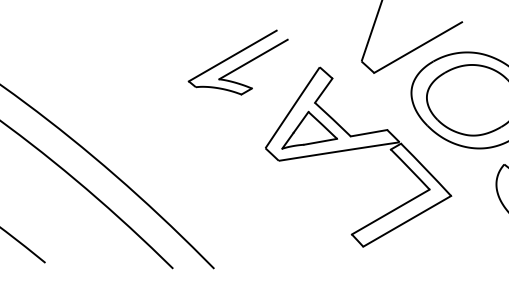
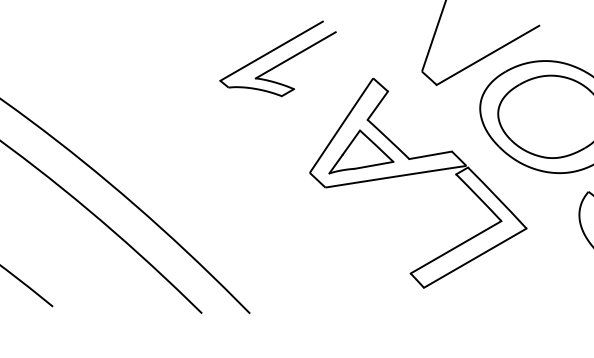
part: (237, 62) -> (277, 58), moved

